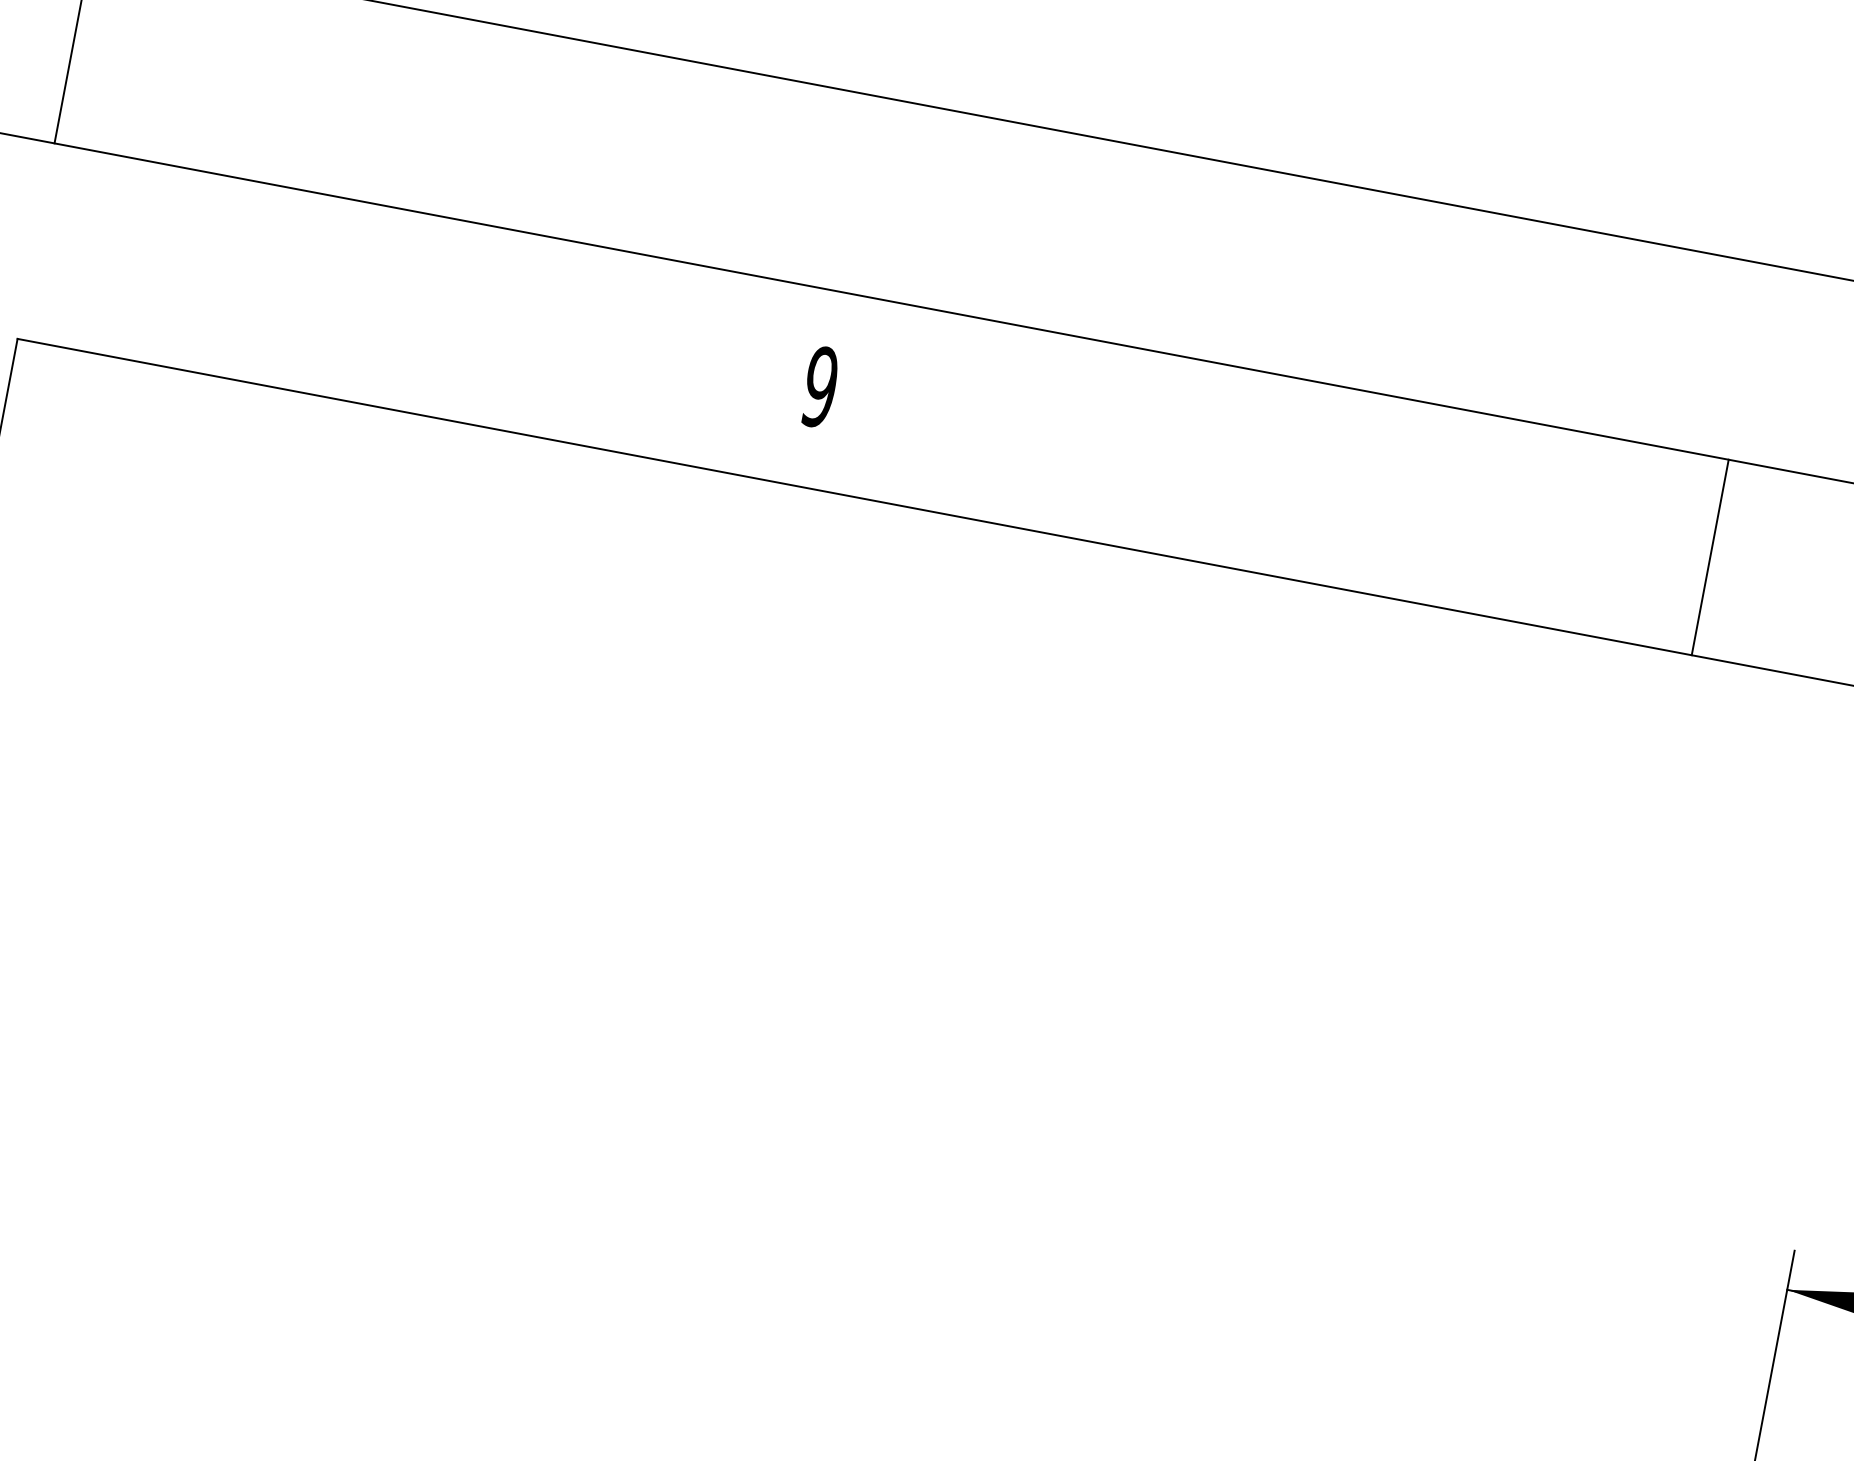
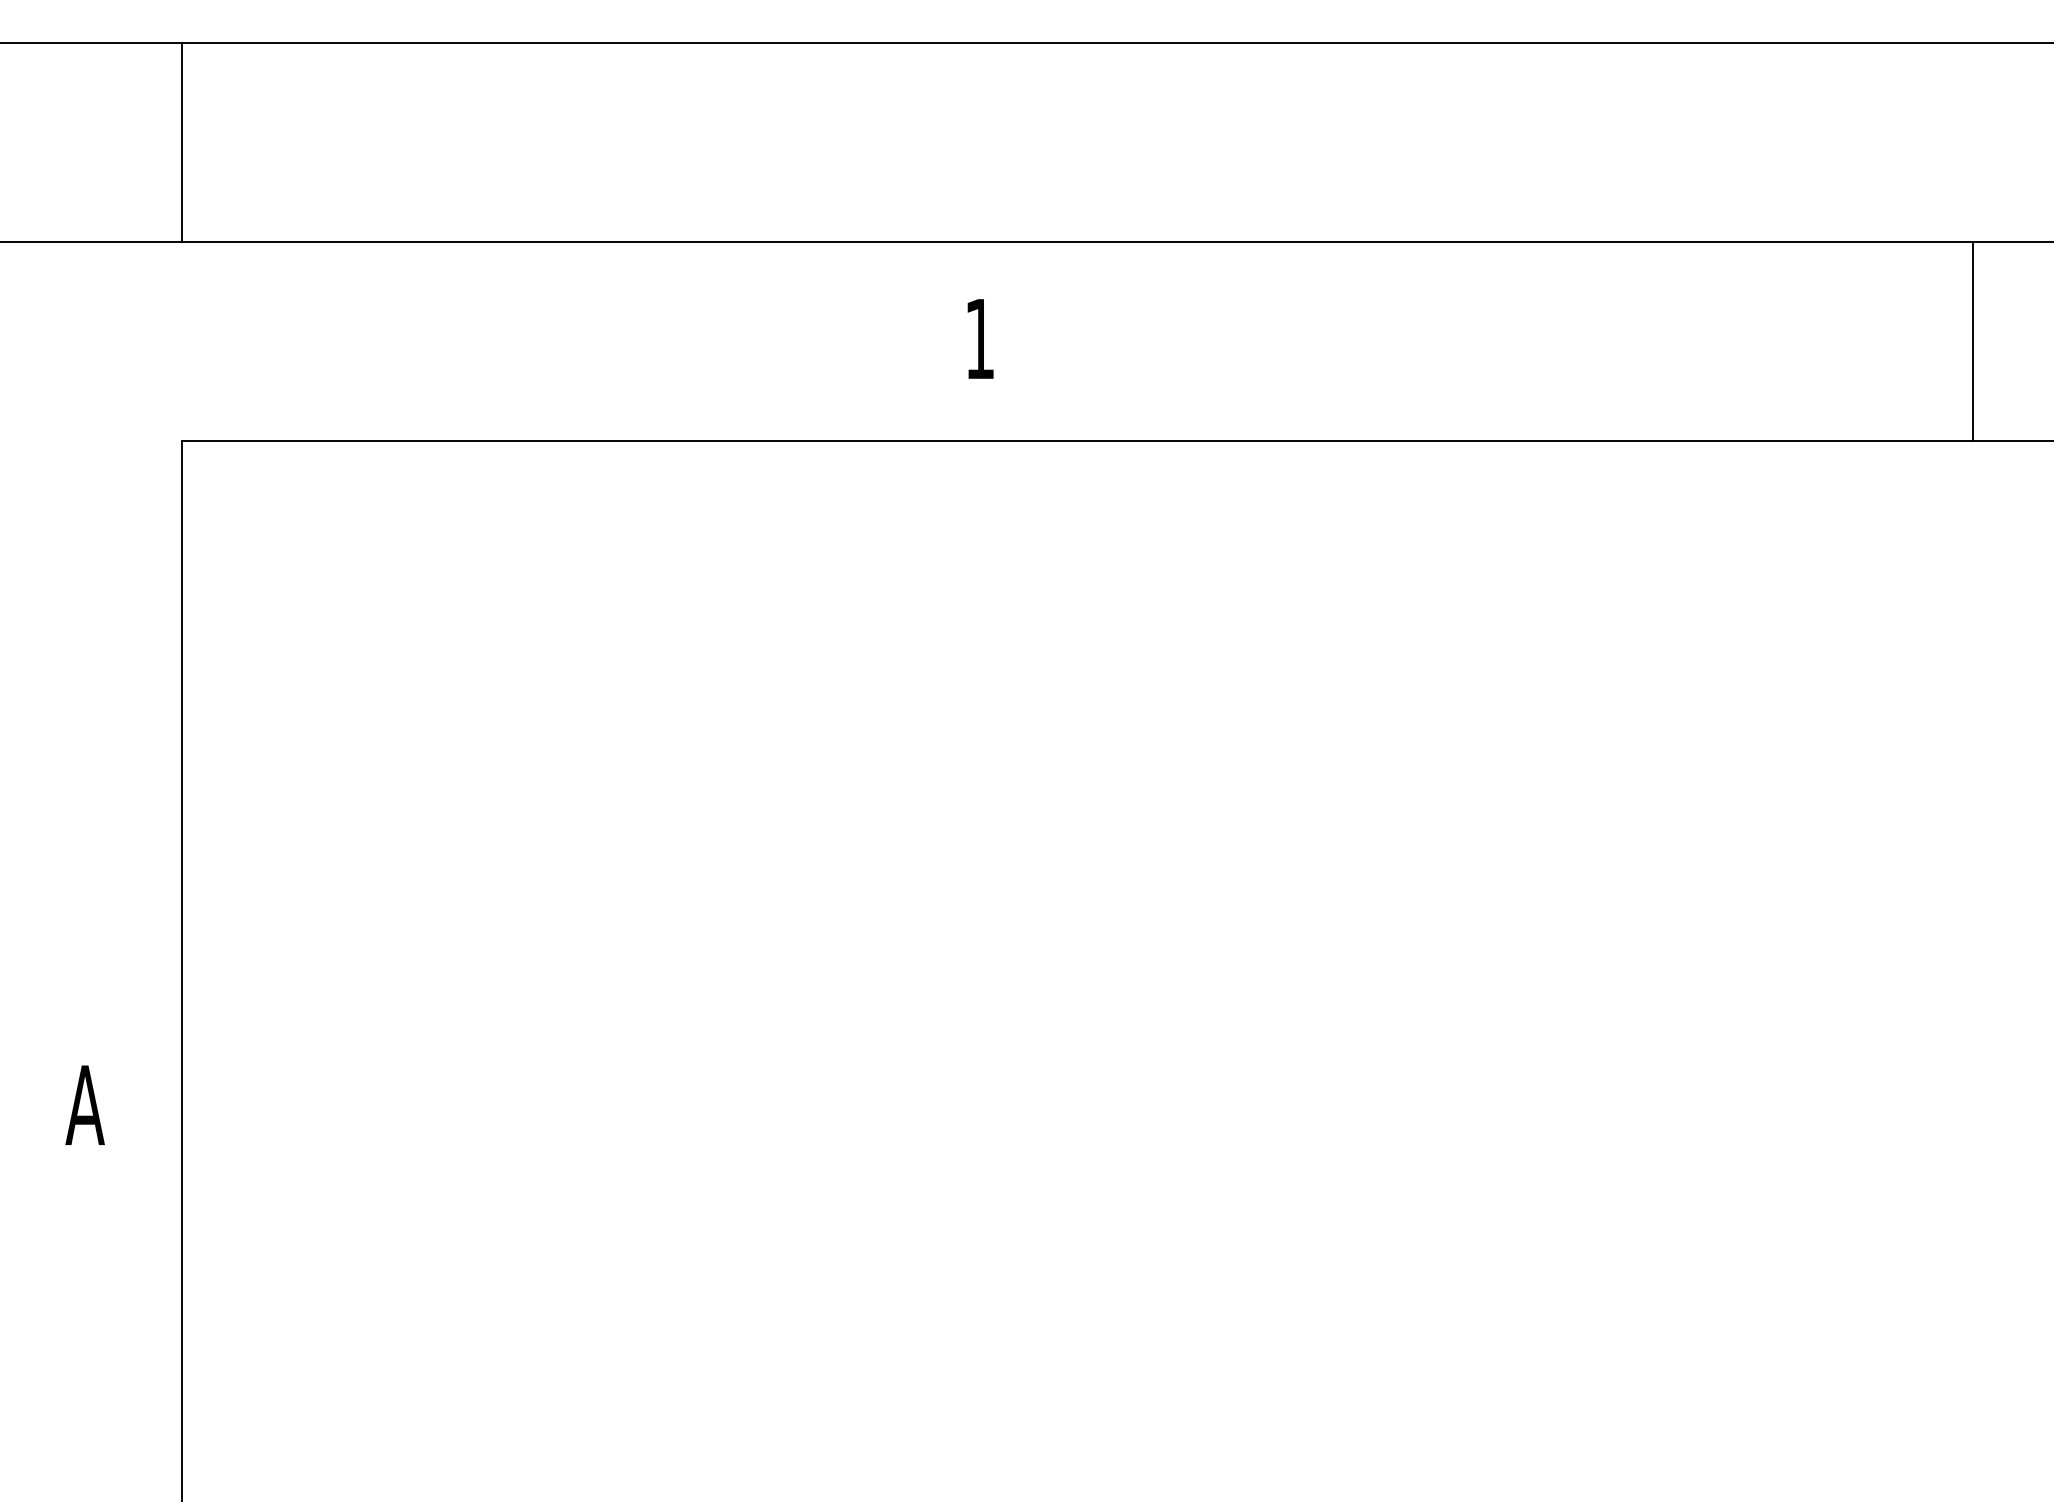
text: (819, 386) -> (979, 338), 9 -> 1
line: (1709, 556) -> (1972, 340), moved

